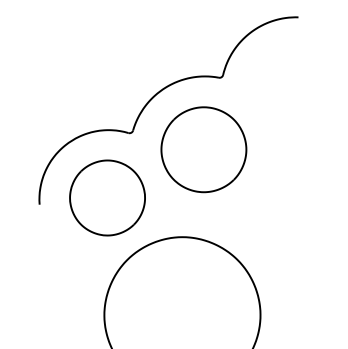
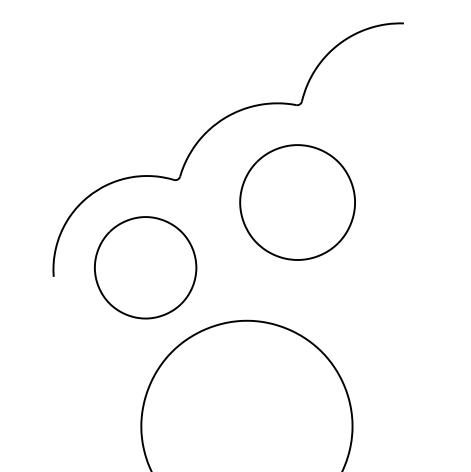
part: (203, 149) -> (297, 202), moved

